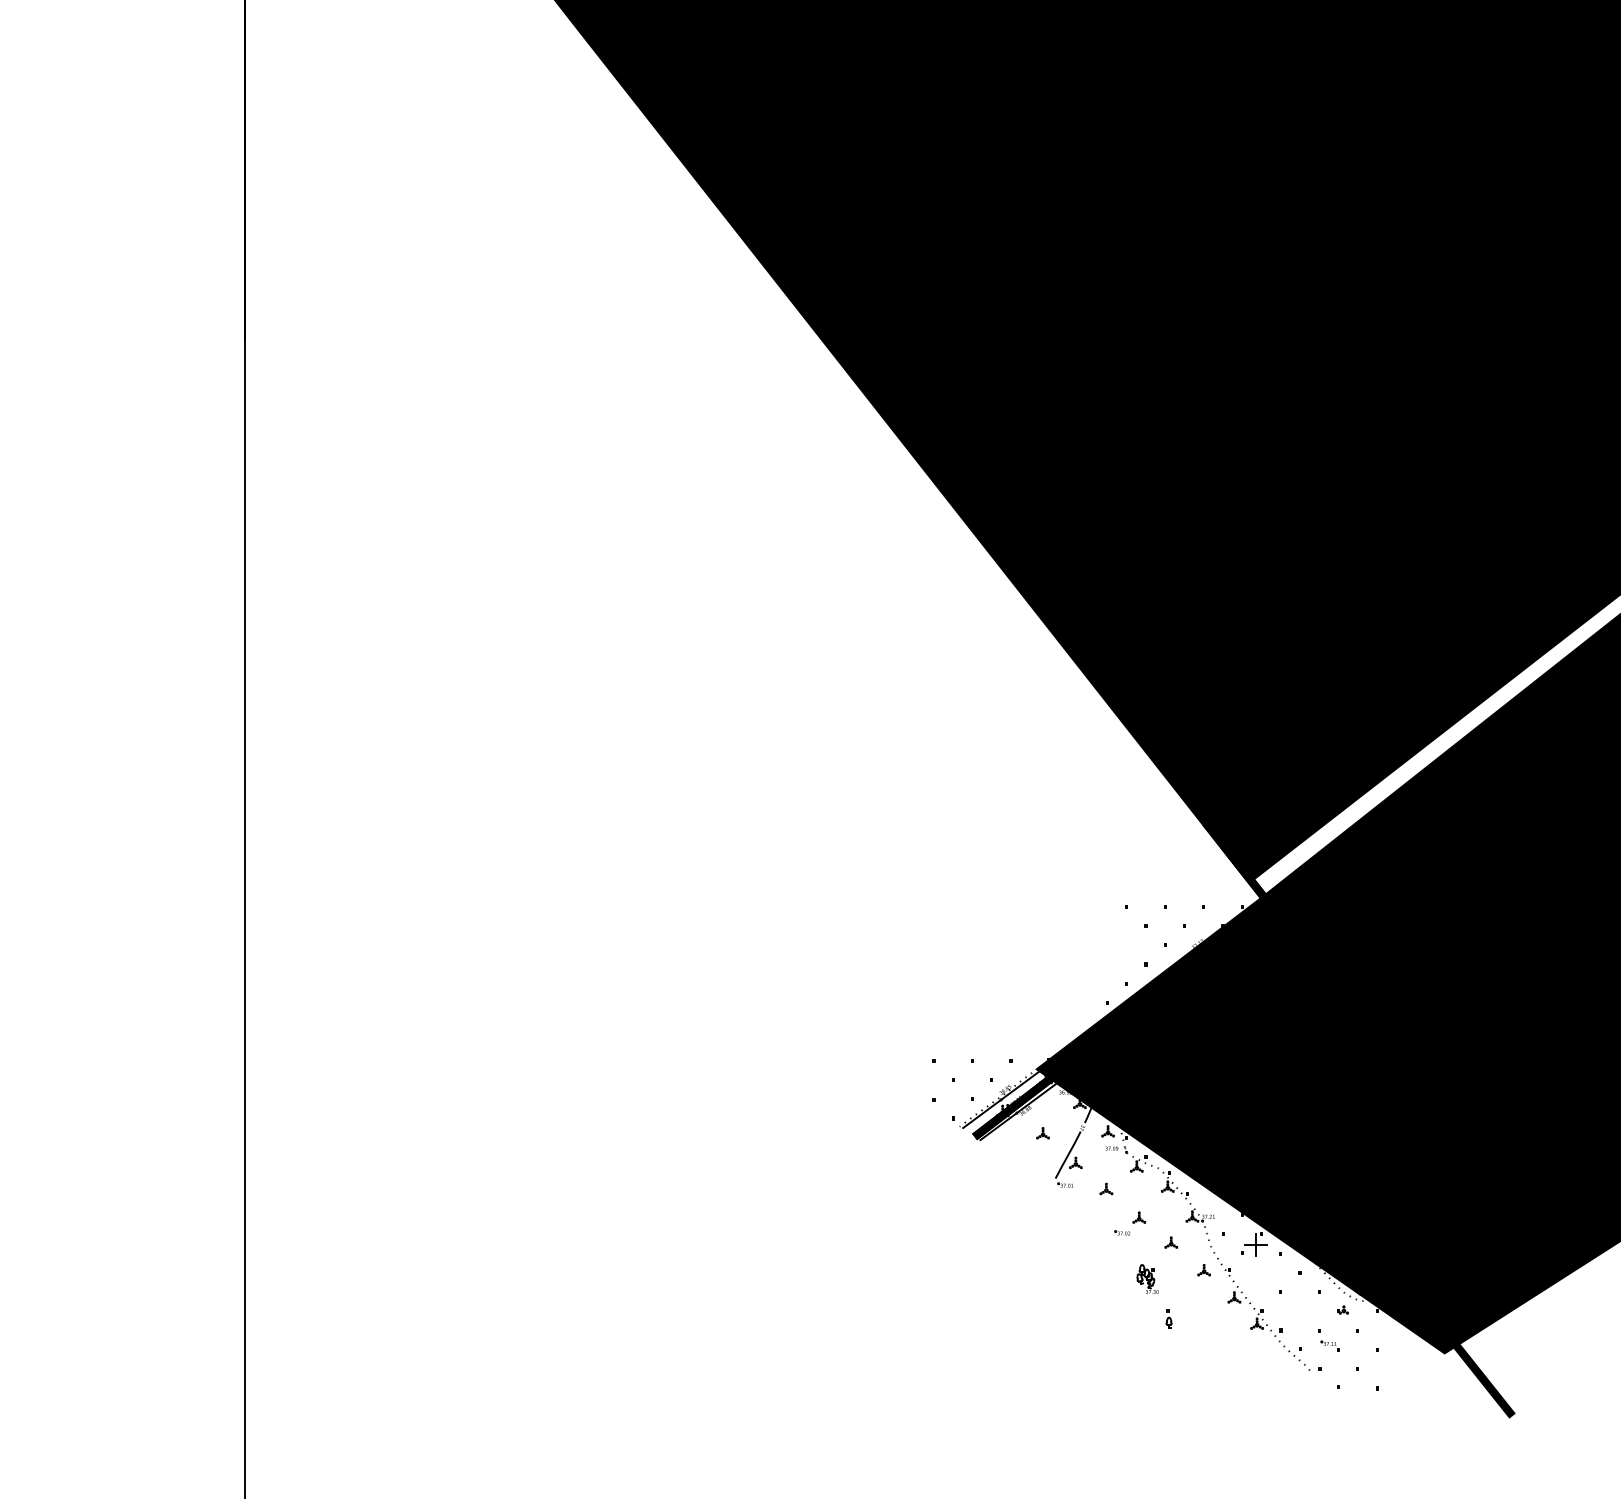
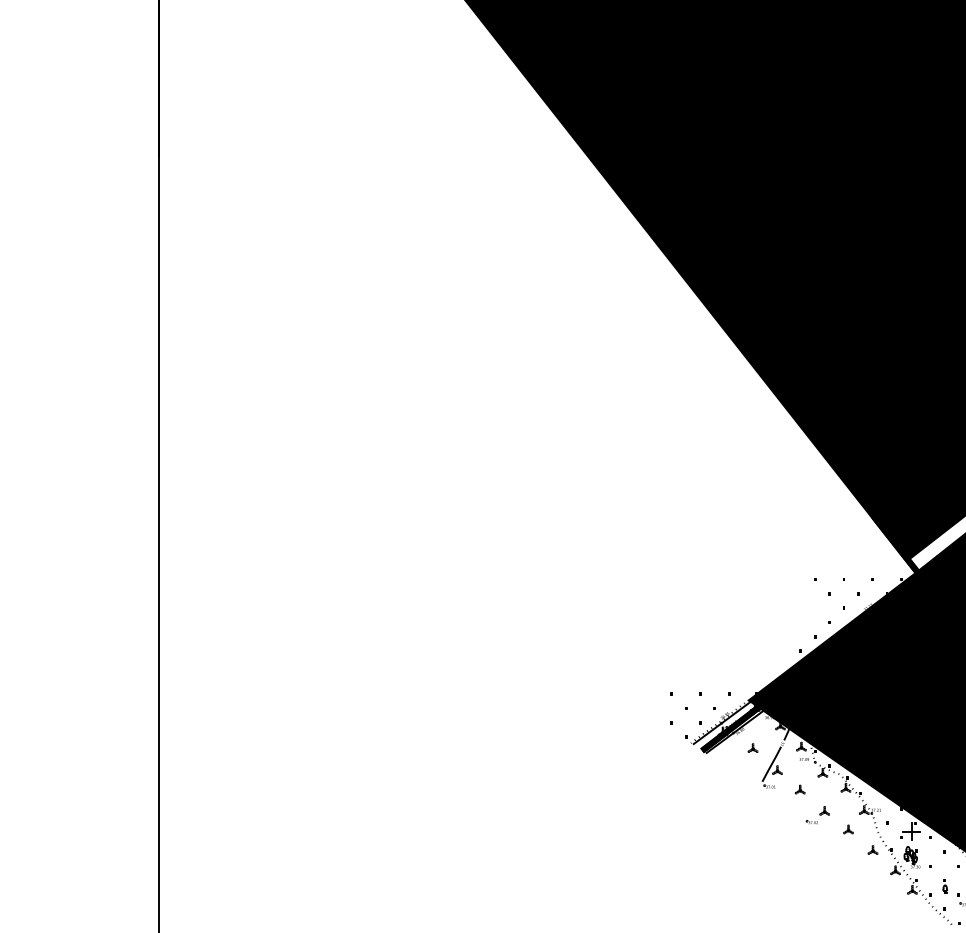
part: (1147, 1278) -> (911, 856), moved
part: (1168, 1318) -> (944, 886), moved

